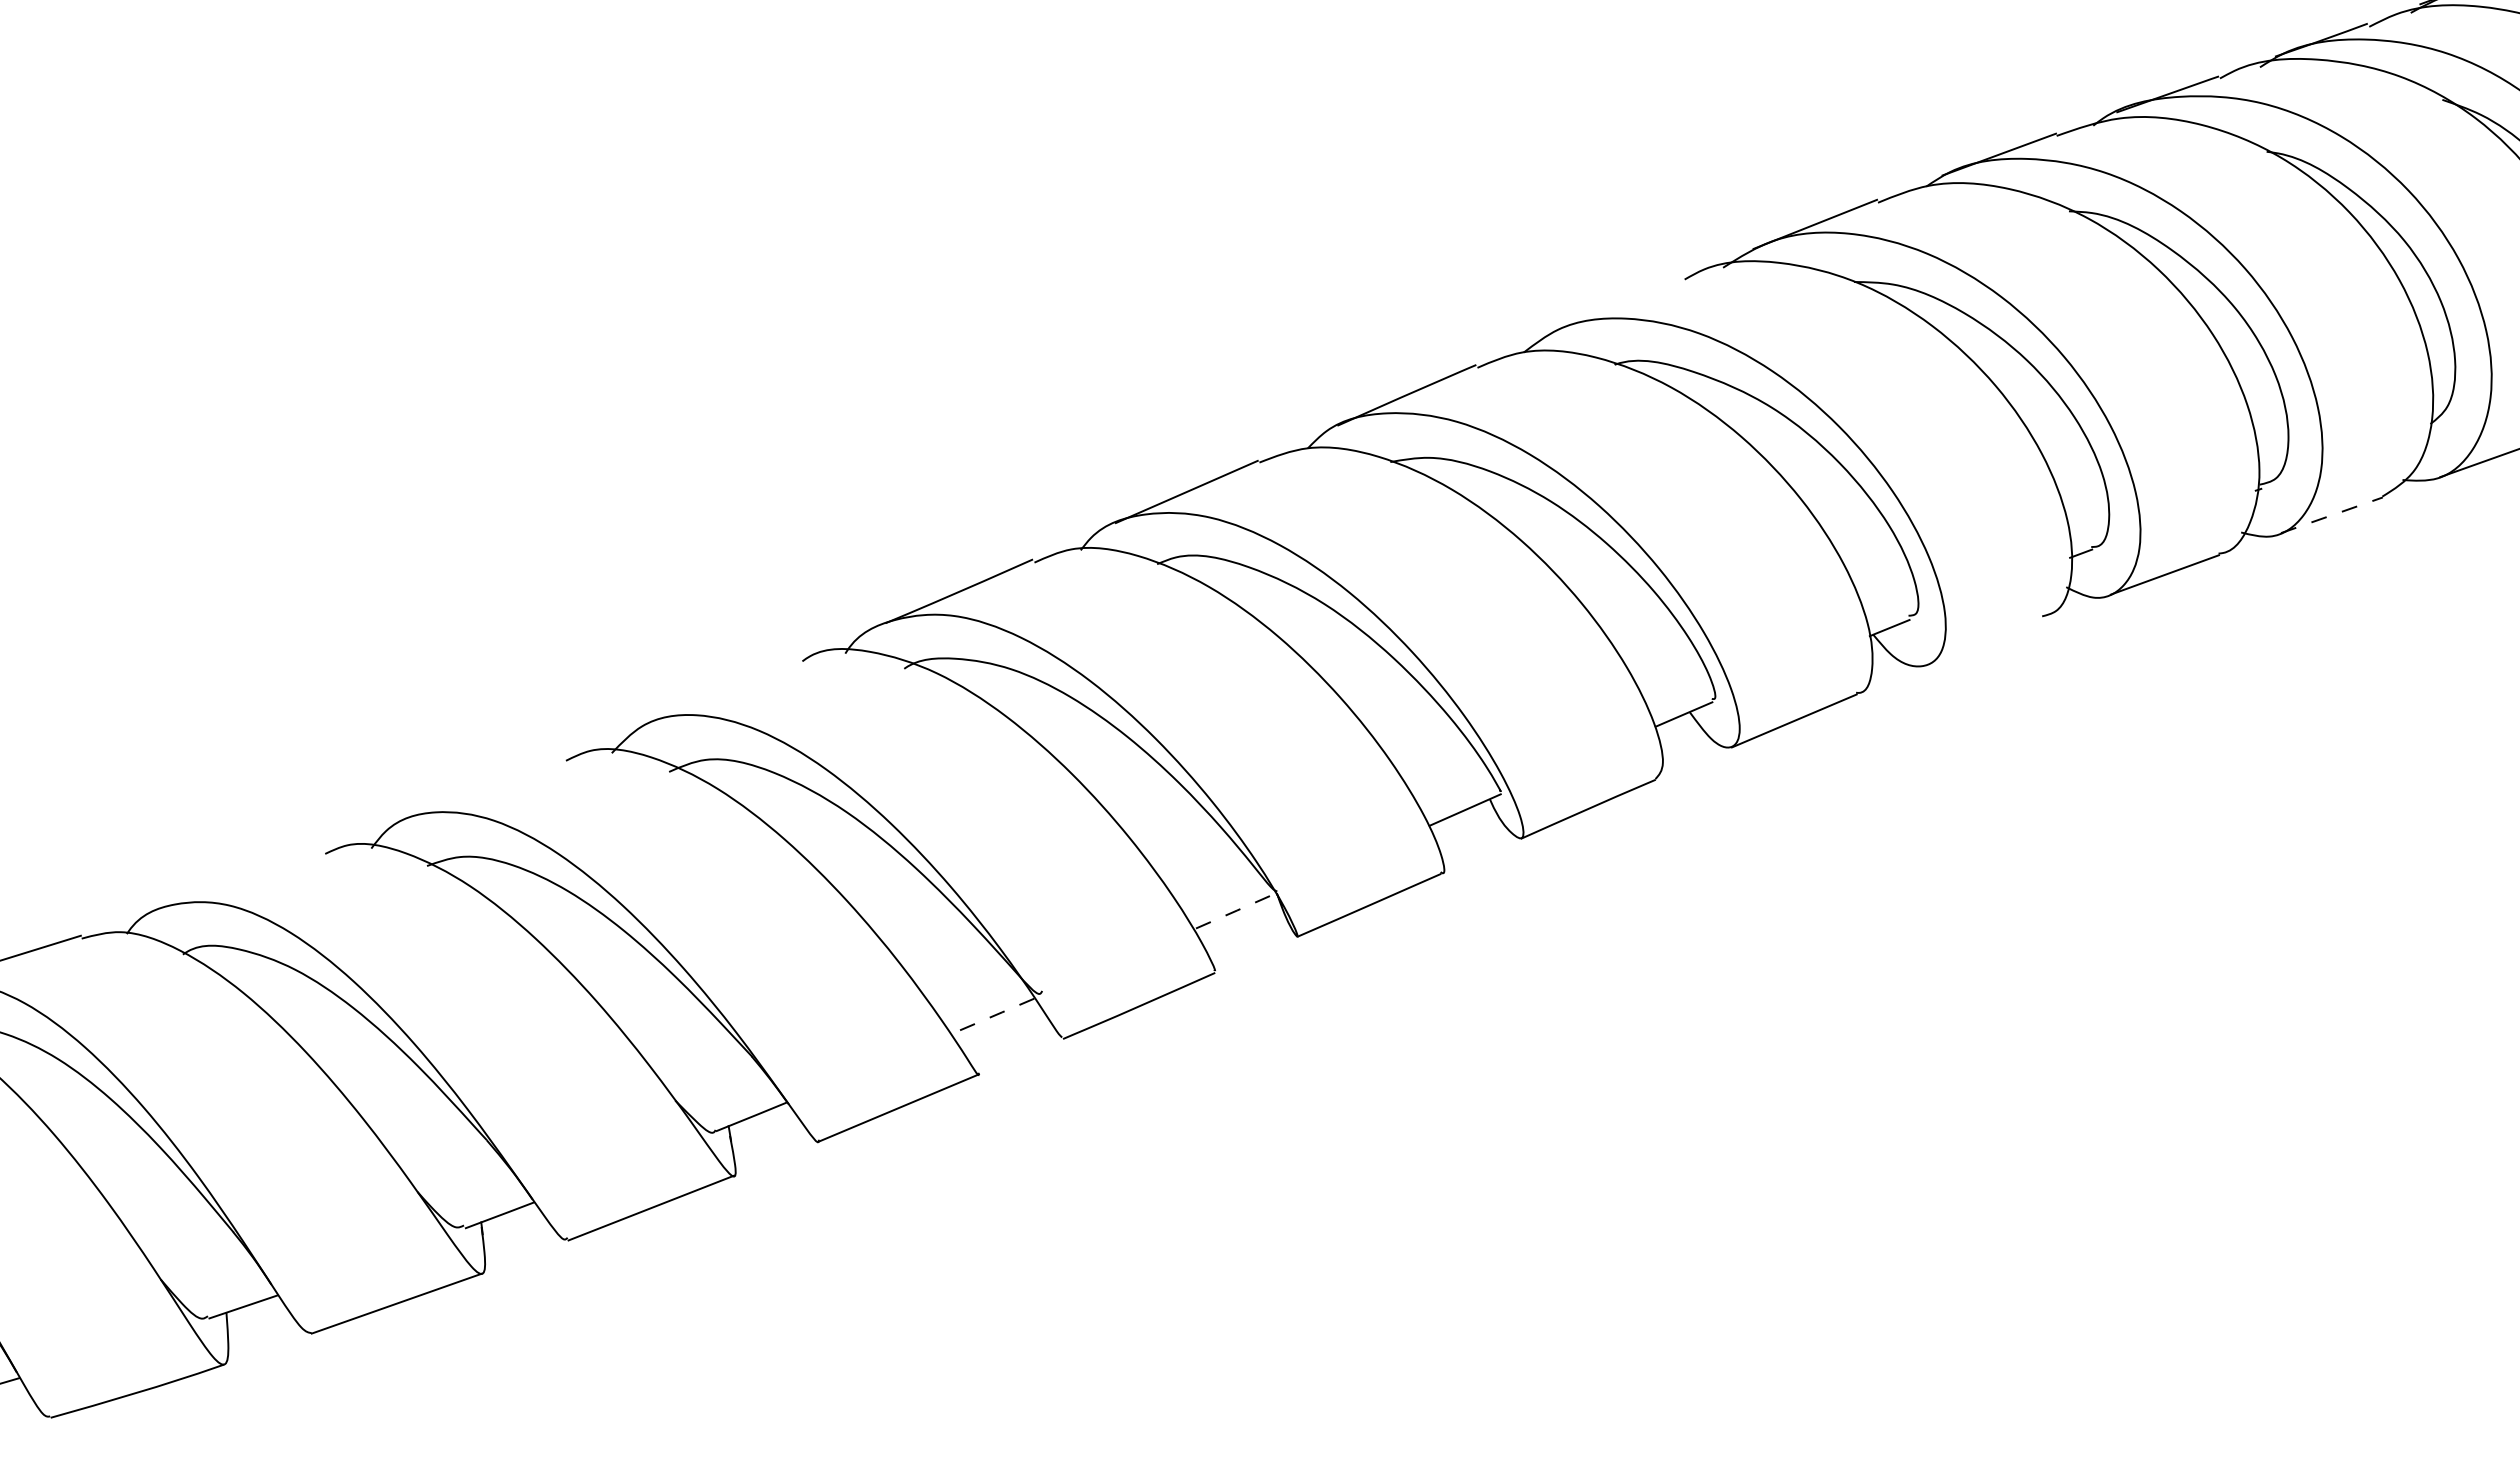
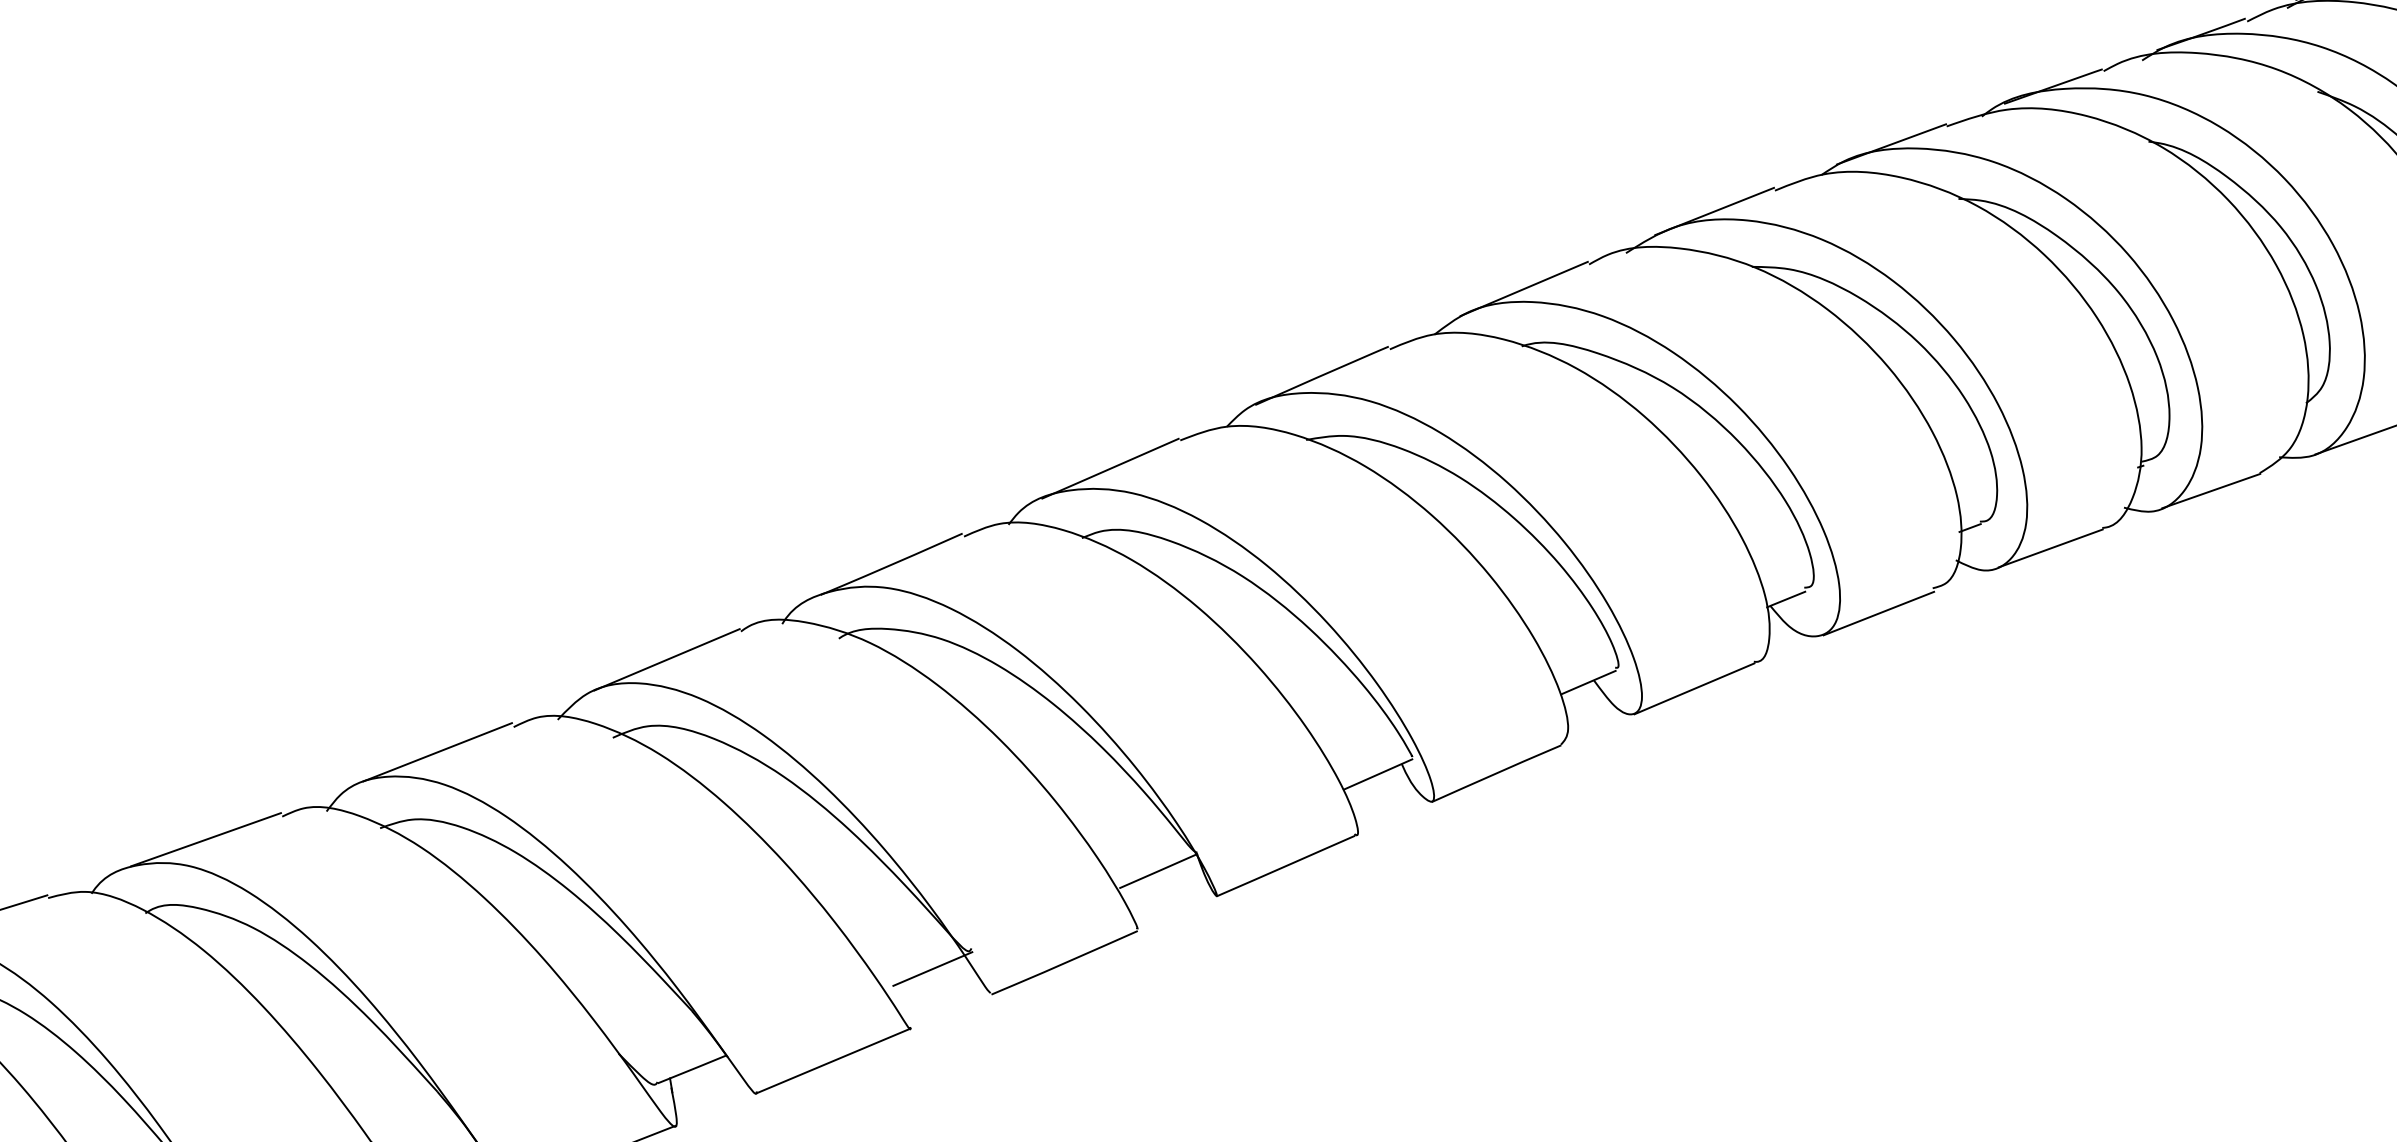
line: (1617, 304) -> (1524, 288), added
line: (2331, 515) -> (2210, 491), dashed -> solid
line: (1985, 642) -> (1878, 613), added
line: (725, 690) -> (667, 659), added
line: (486, 786) -> (437, 751), added
line: (245, 877) -> (205, 839), added
line: (1237, 910) -> (1159, 871), dashed -> solid
line: (1002, 1012) -> (933, 969), dashed -> solid

